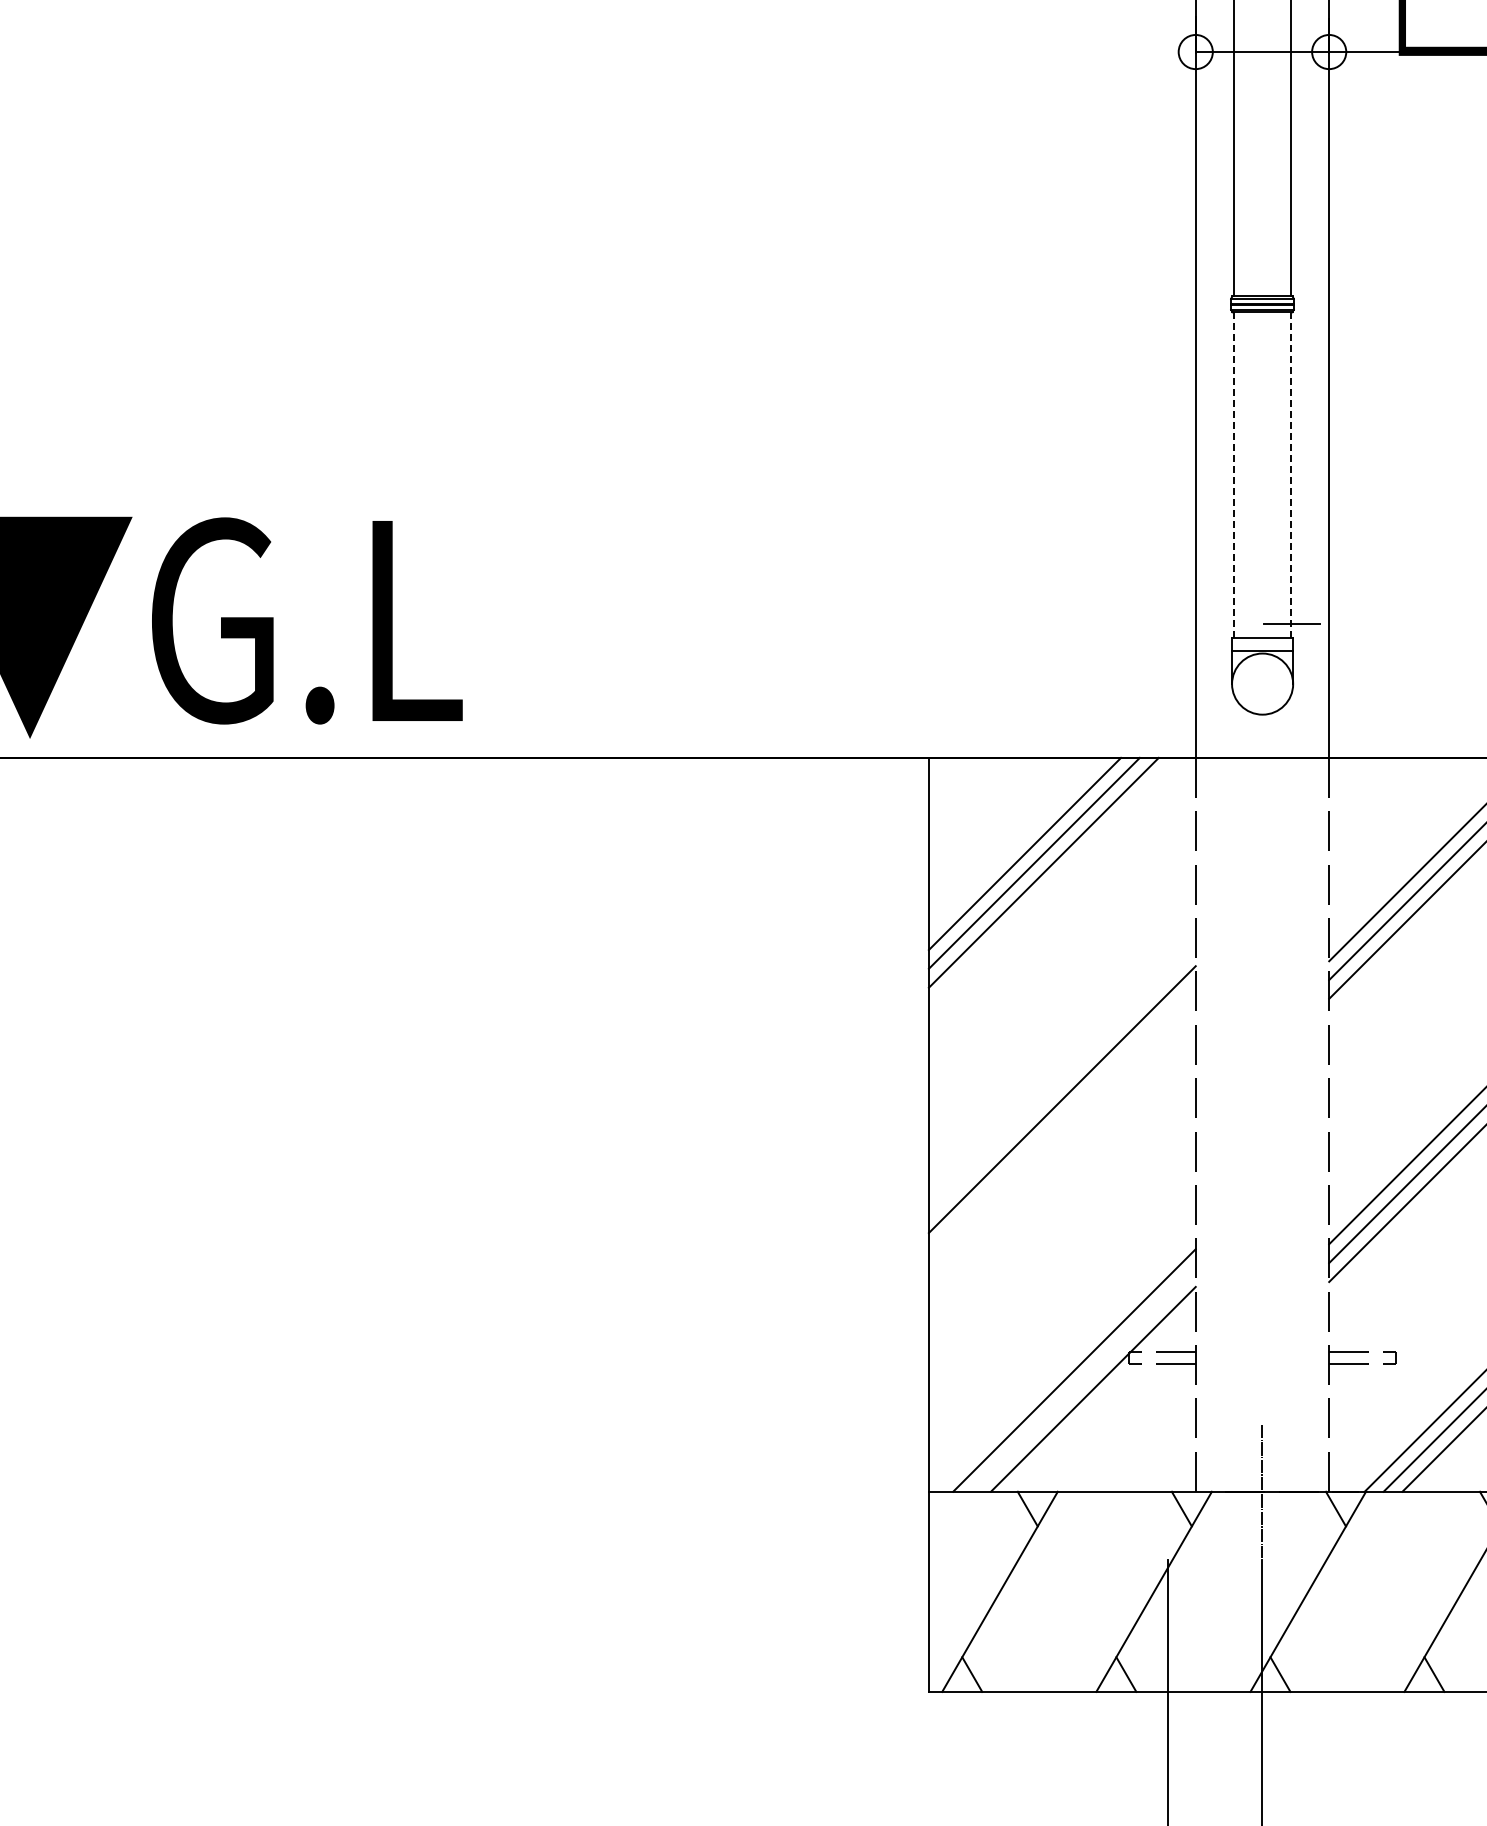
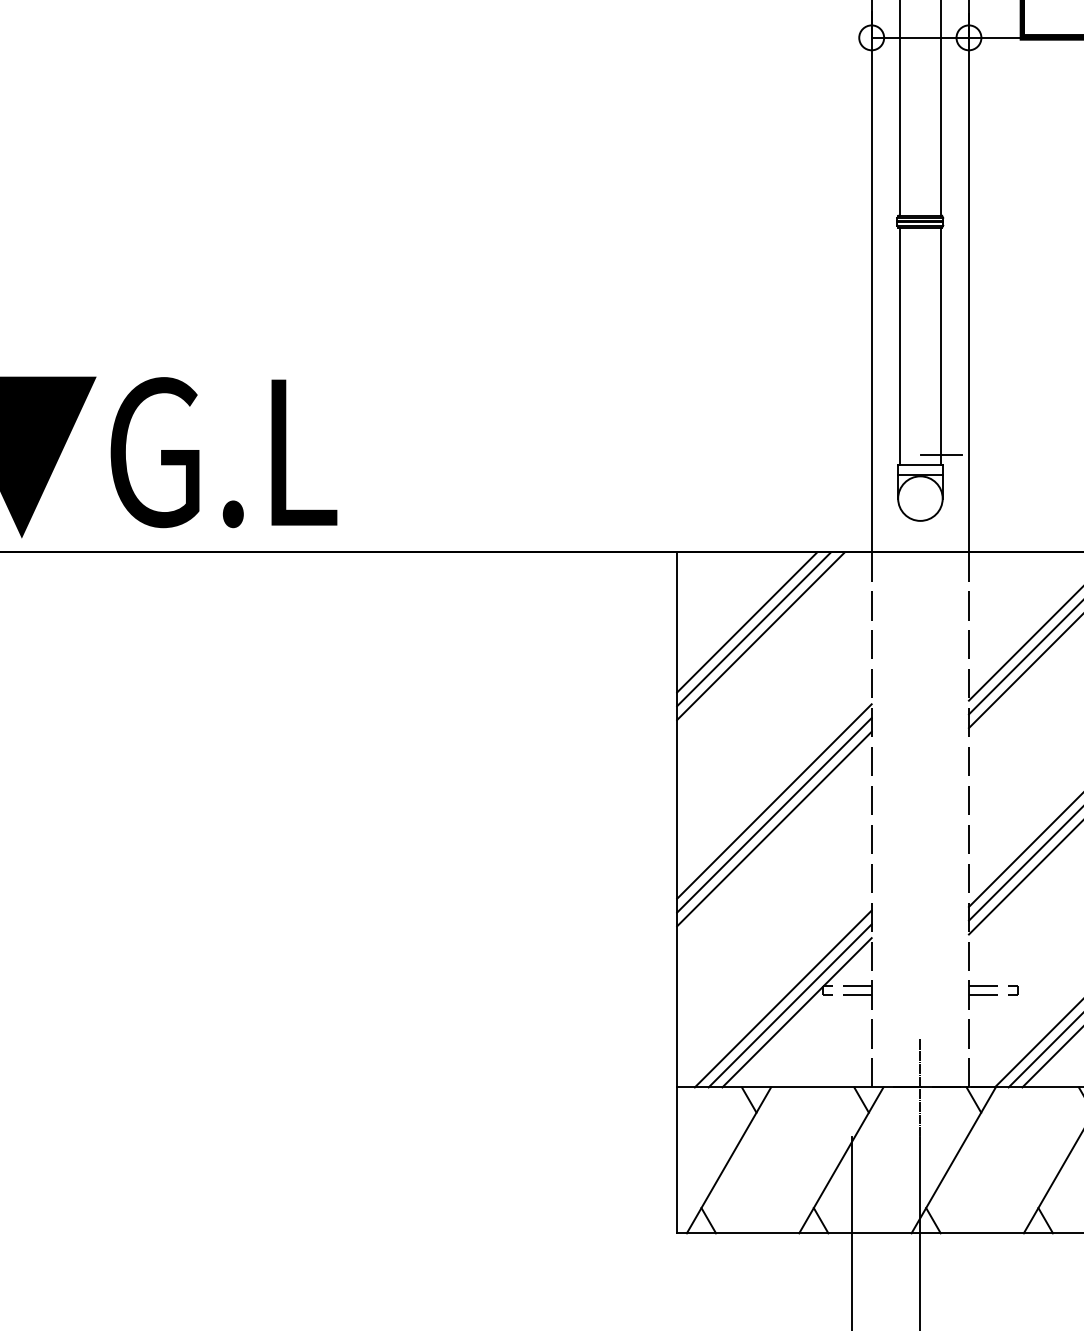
line: (1234, 475) -> (899, 346), dashed -> solid
line: (1290, 475) -> (940, 346), dashed -> solid
line: (1061, 1118) -> (773, 815), added
line: (1061, 1136) -> (773, 828), added
line: (1083, 1379) -> (789, 1005), added

